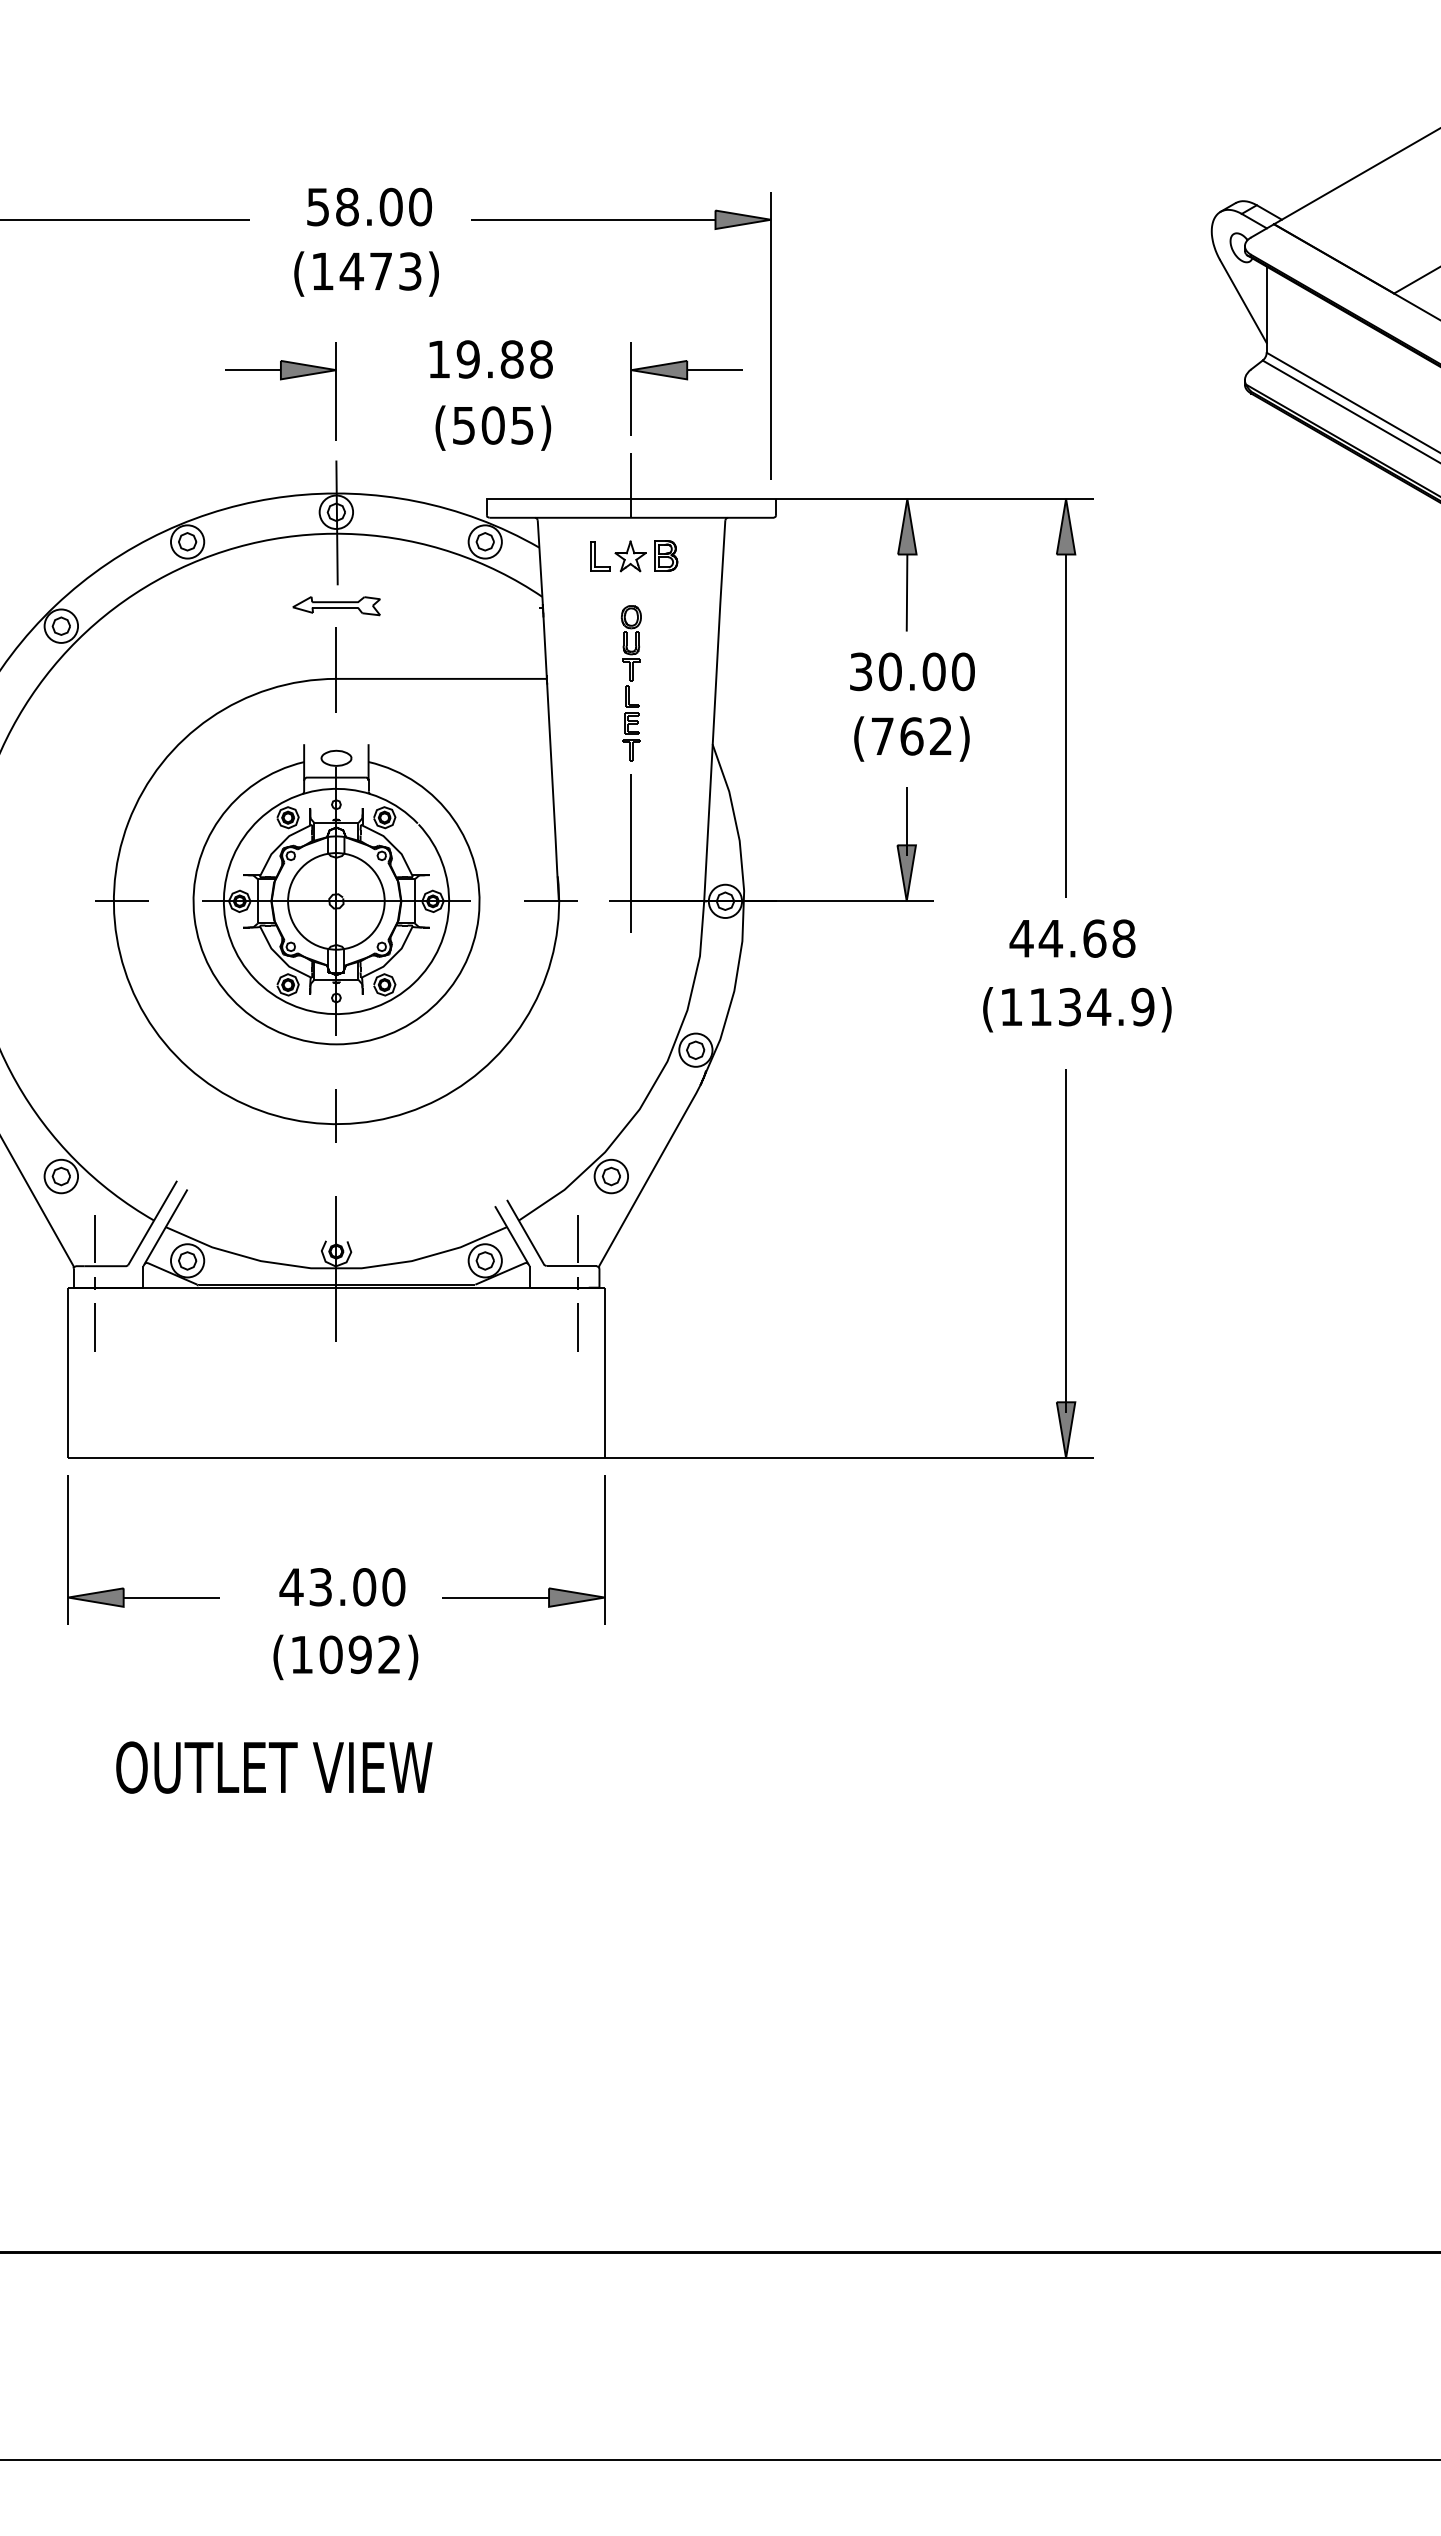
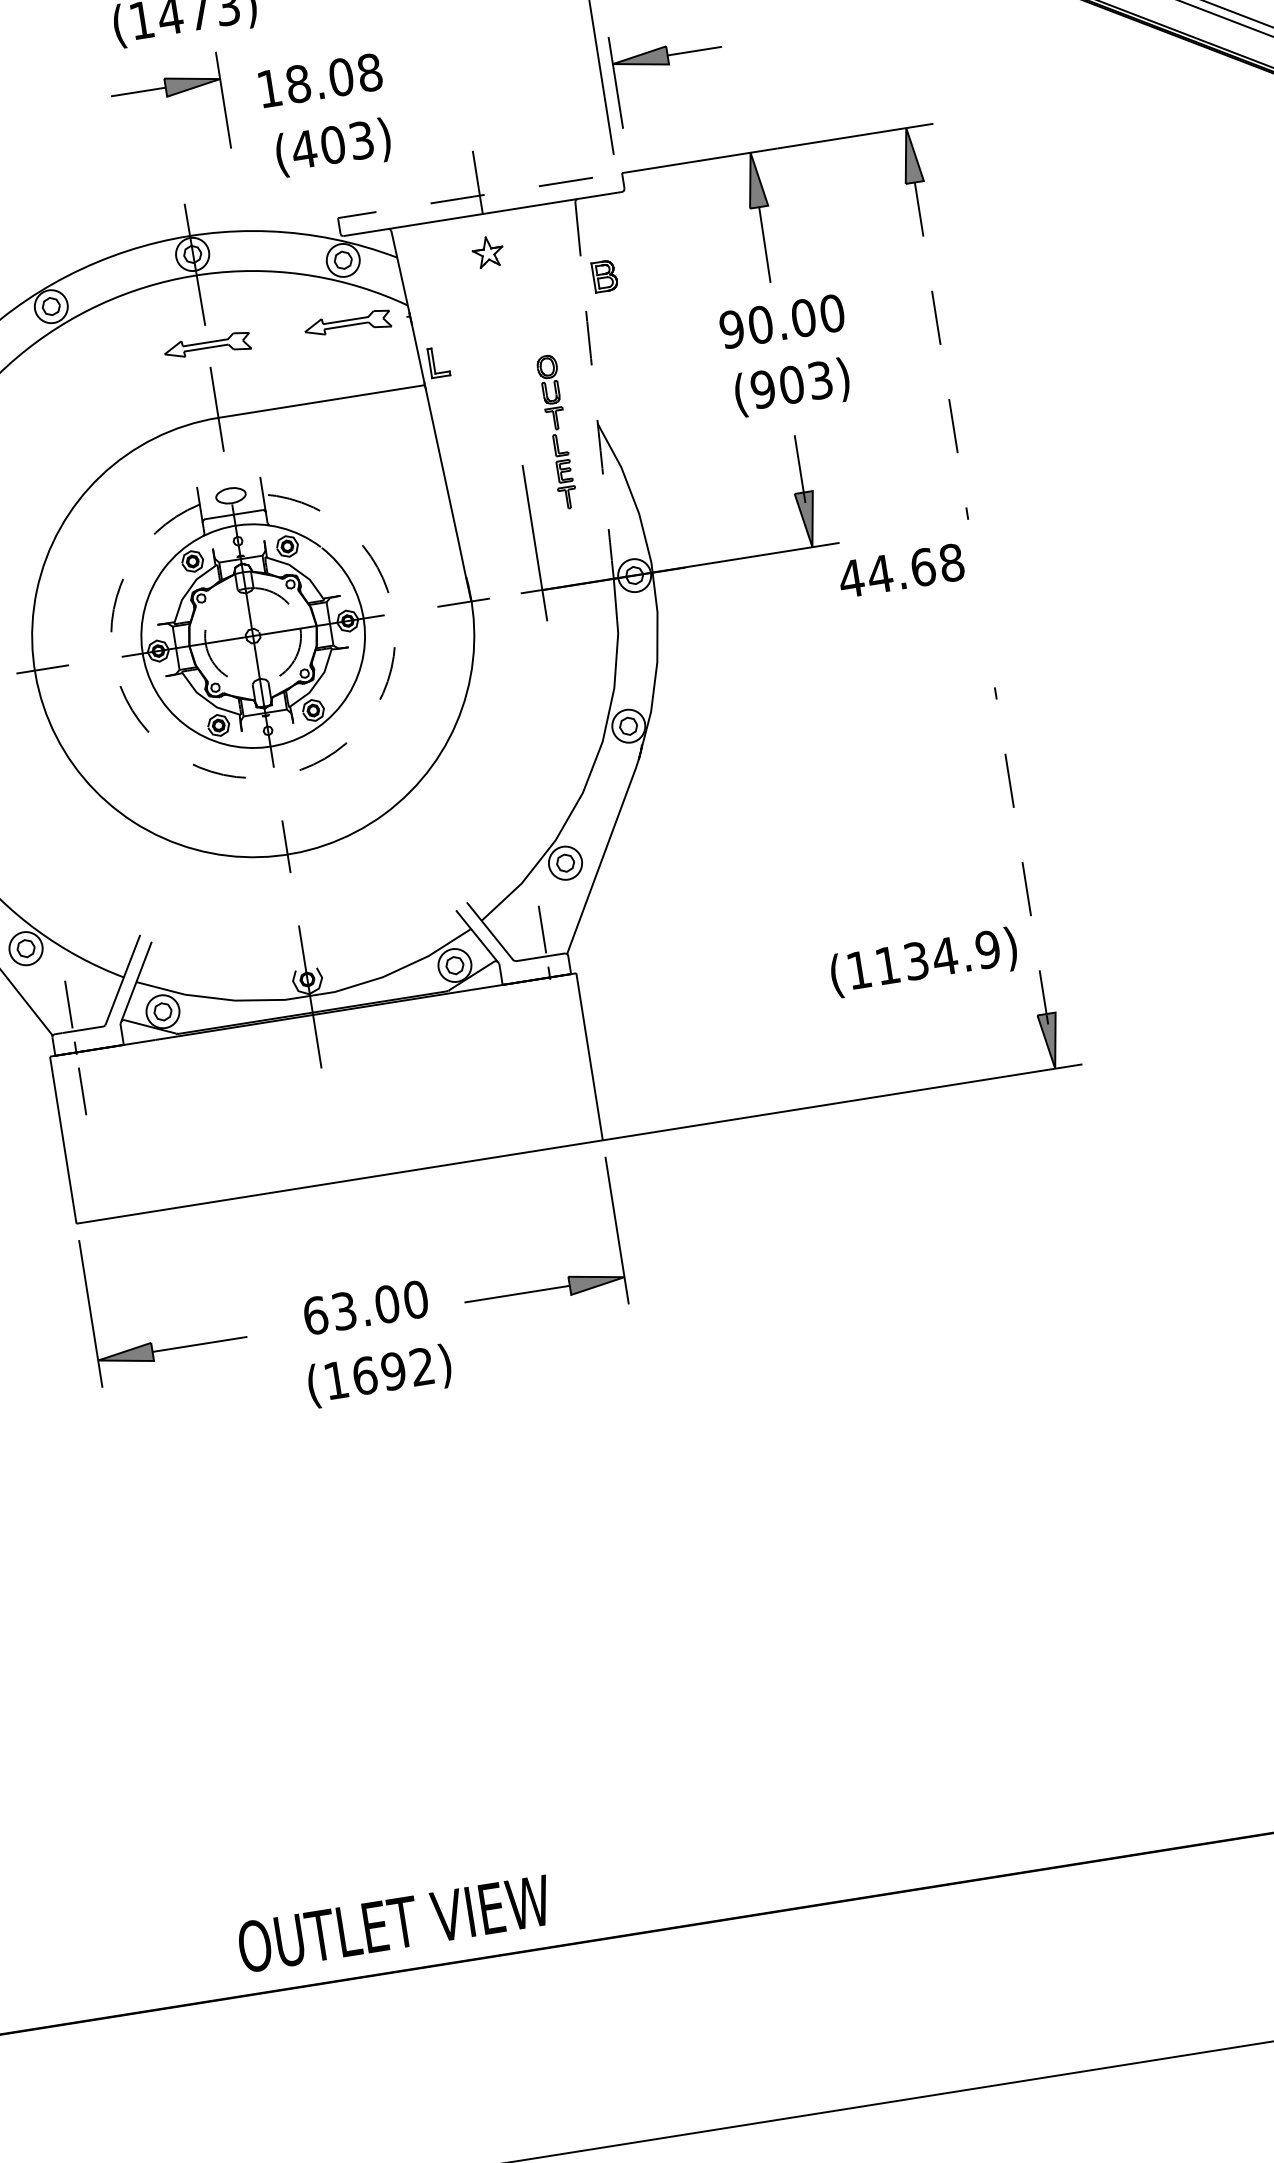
text: (489, 359) -> (319, 80), 19.88 -> 18.08
part: (280, 380) -> (166, 97), moved
part: (686, 380) -> (668, 65), moved
text: (492, 425) -> (332, 145), (505) -> (403)
line: (622, 499) -> (471, 197), solid -> dashed
part: (666, 555) -> (605, 275), moved
part: (600, 556) -> (439, 362), moved
part: (479, 606) -> (347, 324), added
text: (860, 671) -> (731, 329), 30.00 -> 90.00
part: (630, 683) -> (556, 432), moved
line: (714, 713) -> (594, 393), solid -> dashed
line: (1066, 726) -> (941, 351), solid -> dashed
text: (911, 736) -> (791, 385), (762) -> (903)
circle: (336, 901) -> (253, 636), solid -> dashed
text: (1072, 938) -> (901, 570), moved
text: (1077, 1009) -> (924, 962), moved
arc: (336, 1044) -> (275, 776), solid -> dashed
line: (1066, 1241) -> (1021, 856), solid -> dashed
line: (577, 1327) -> (555, 1016), removed
text: (291, 1587) -> (315, 1315), 43.00 -> 63.00
text: (330, 1654) -> (364, 1375), (1092) -> (1692)
text: (274, 1767) -> (394, 1923), moved

